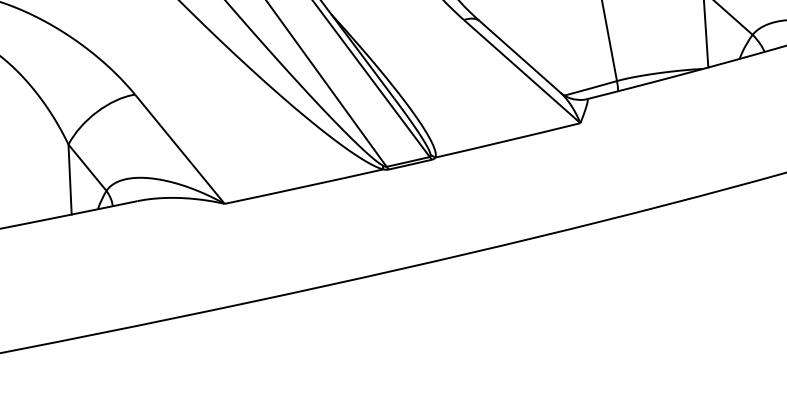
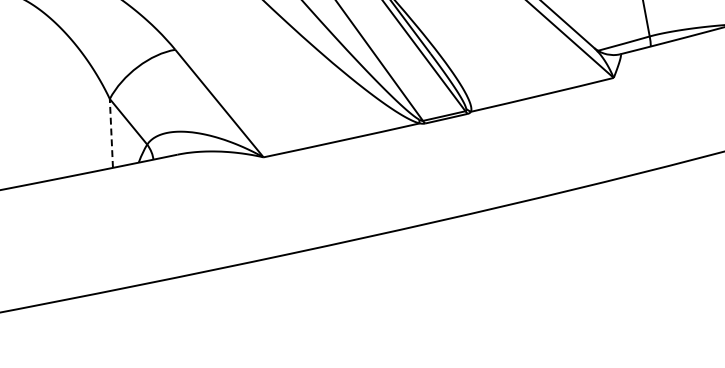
line: (70, 179) -> (111, 133), solid -> dashed

